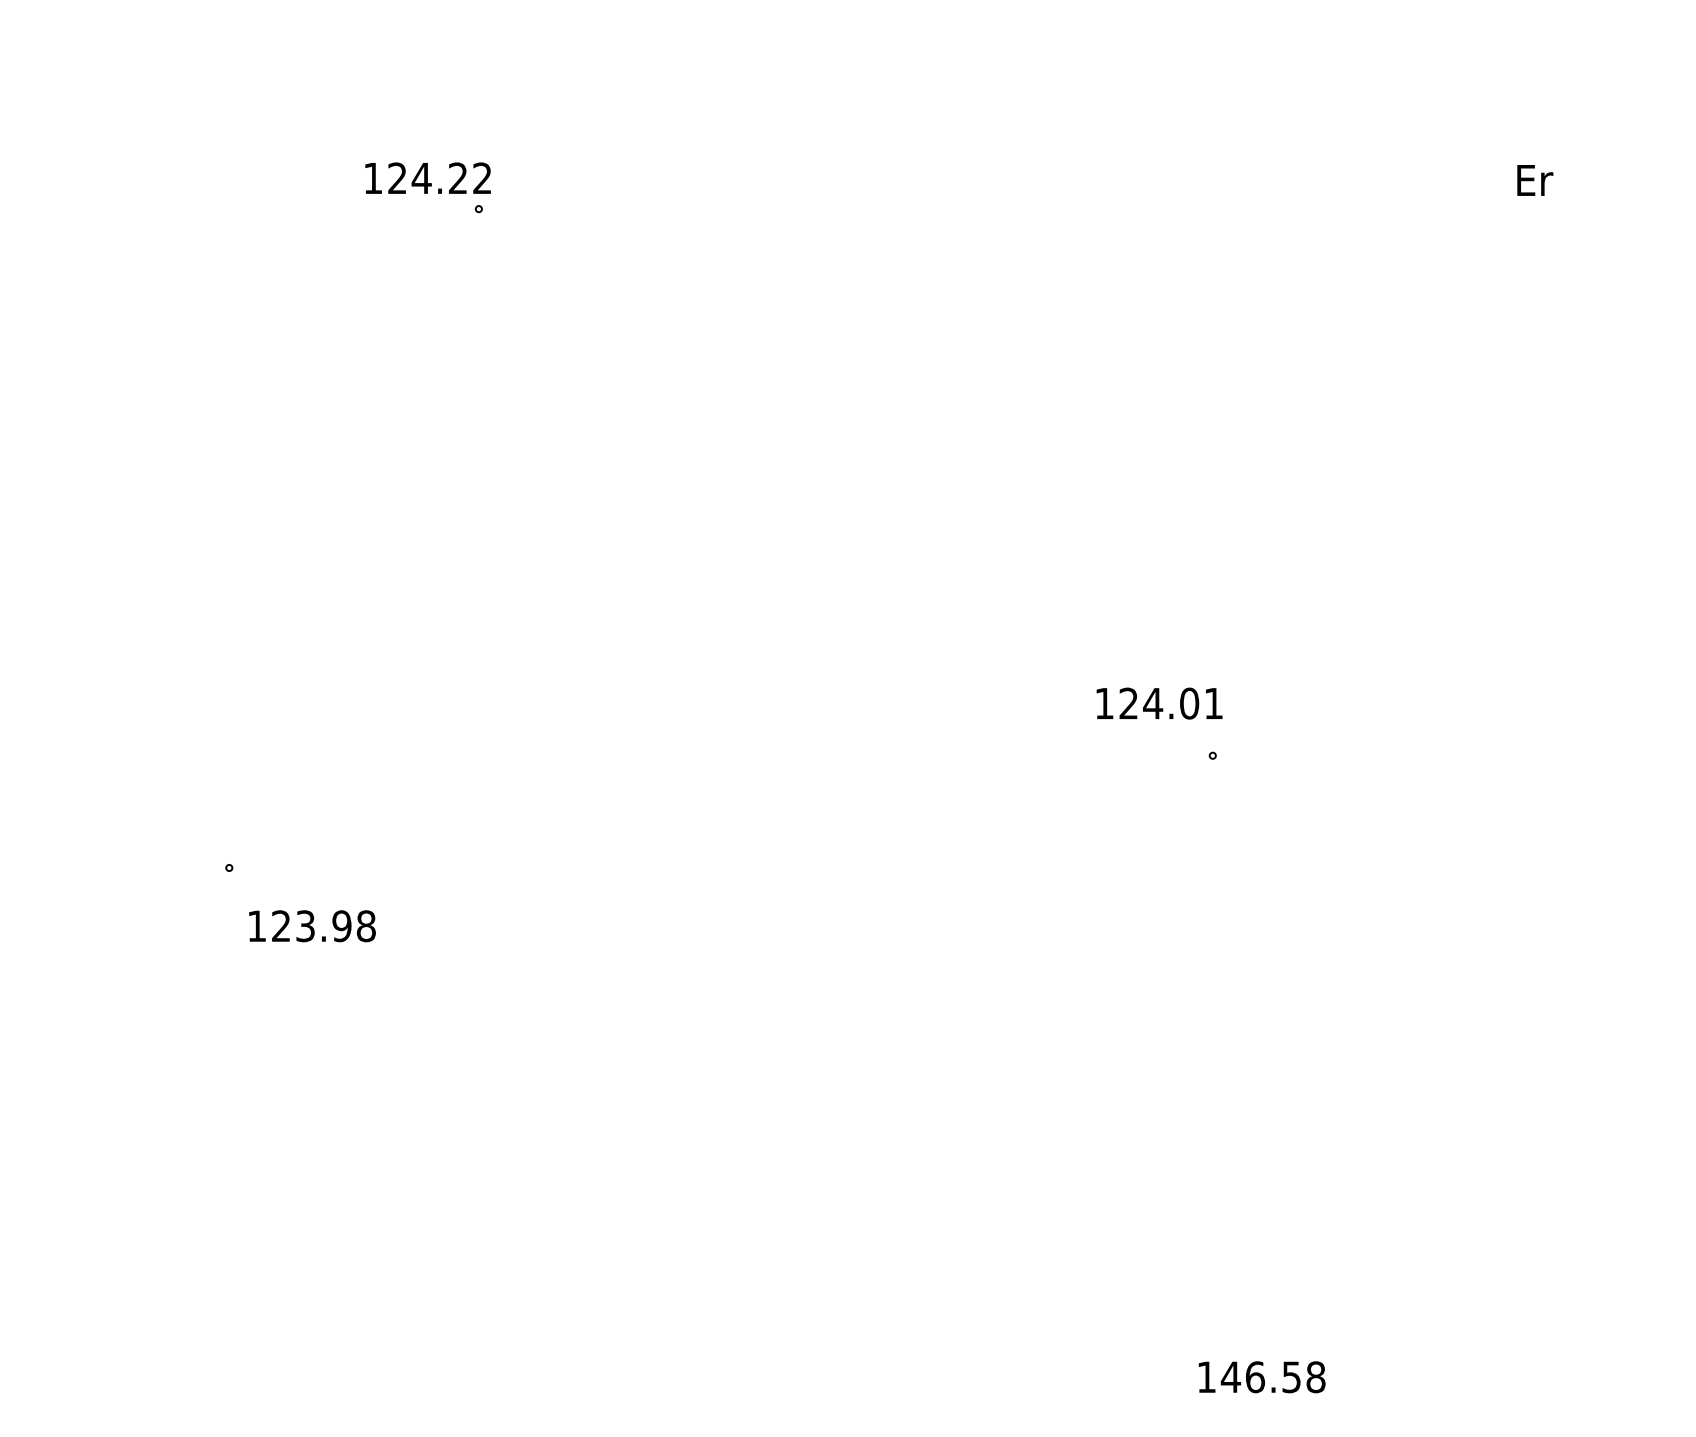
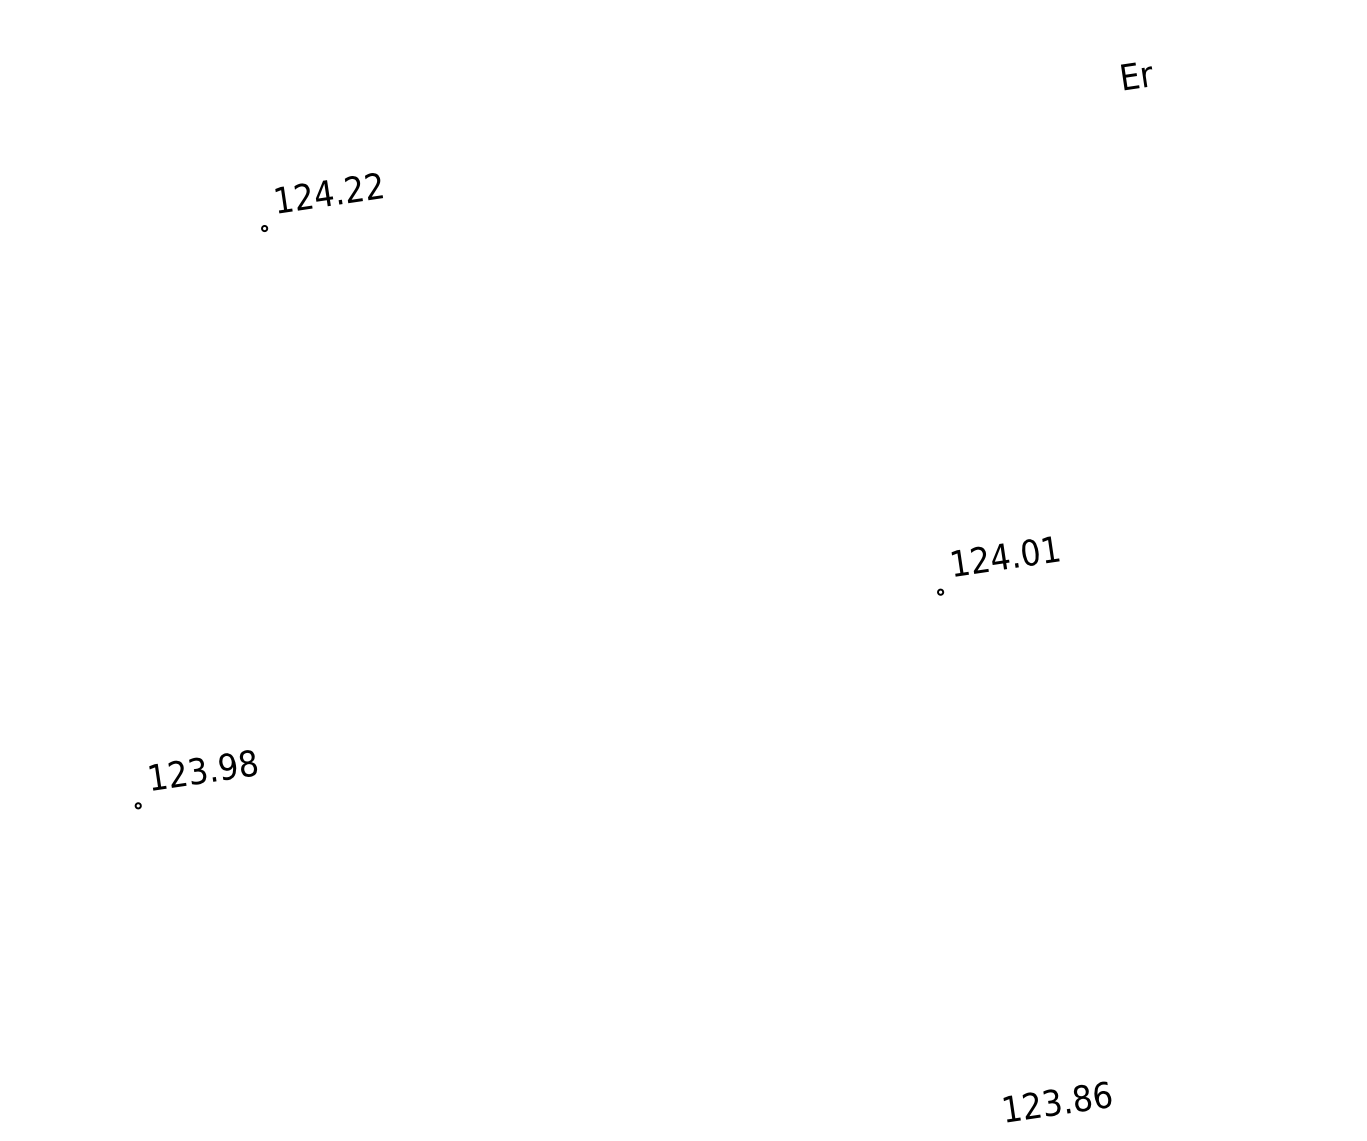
text: (427, 177) -> (328, 192), moved
text: (1159, 703) -> (1005, 556), moved
text: (312, 926) -> (203, 770), moved
text: (1272, 1377) -> (1066, 1100), 146.58 -> 123.86

